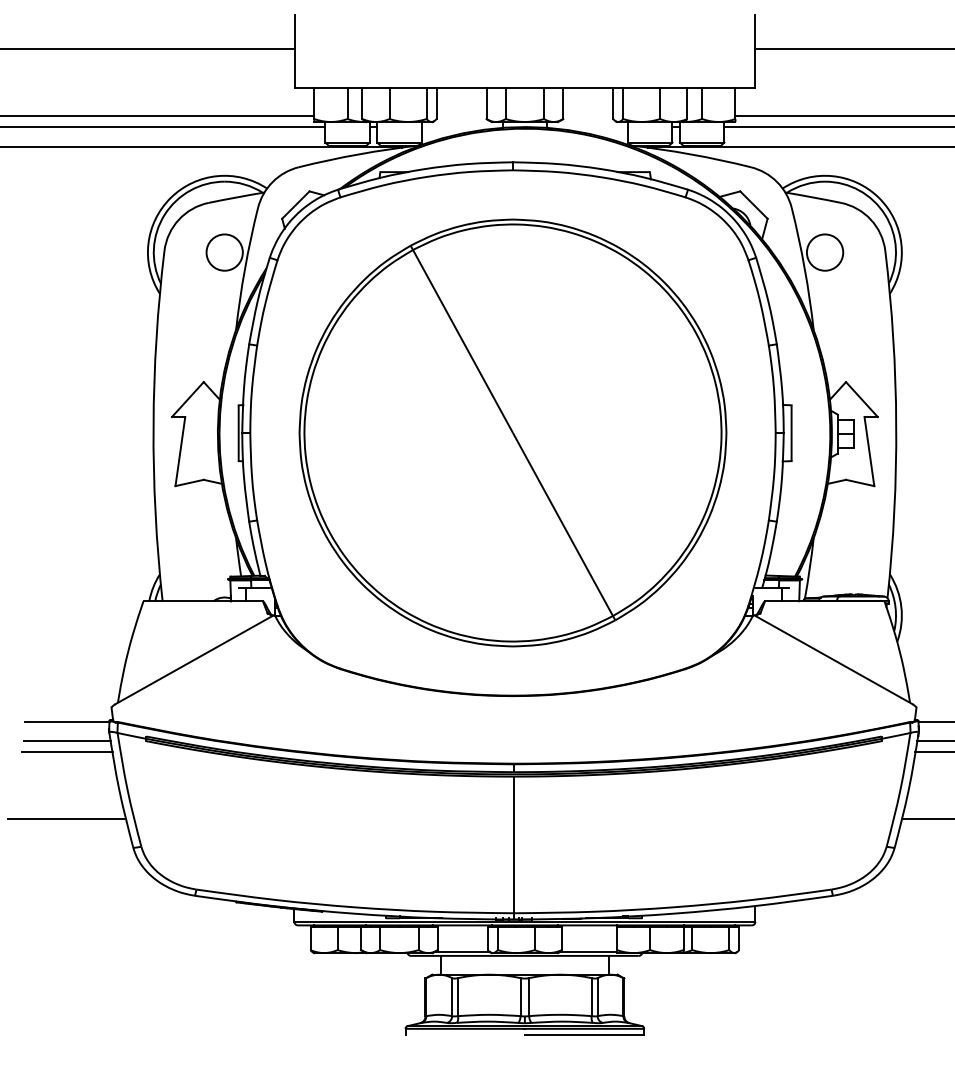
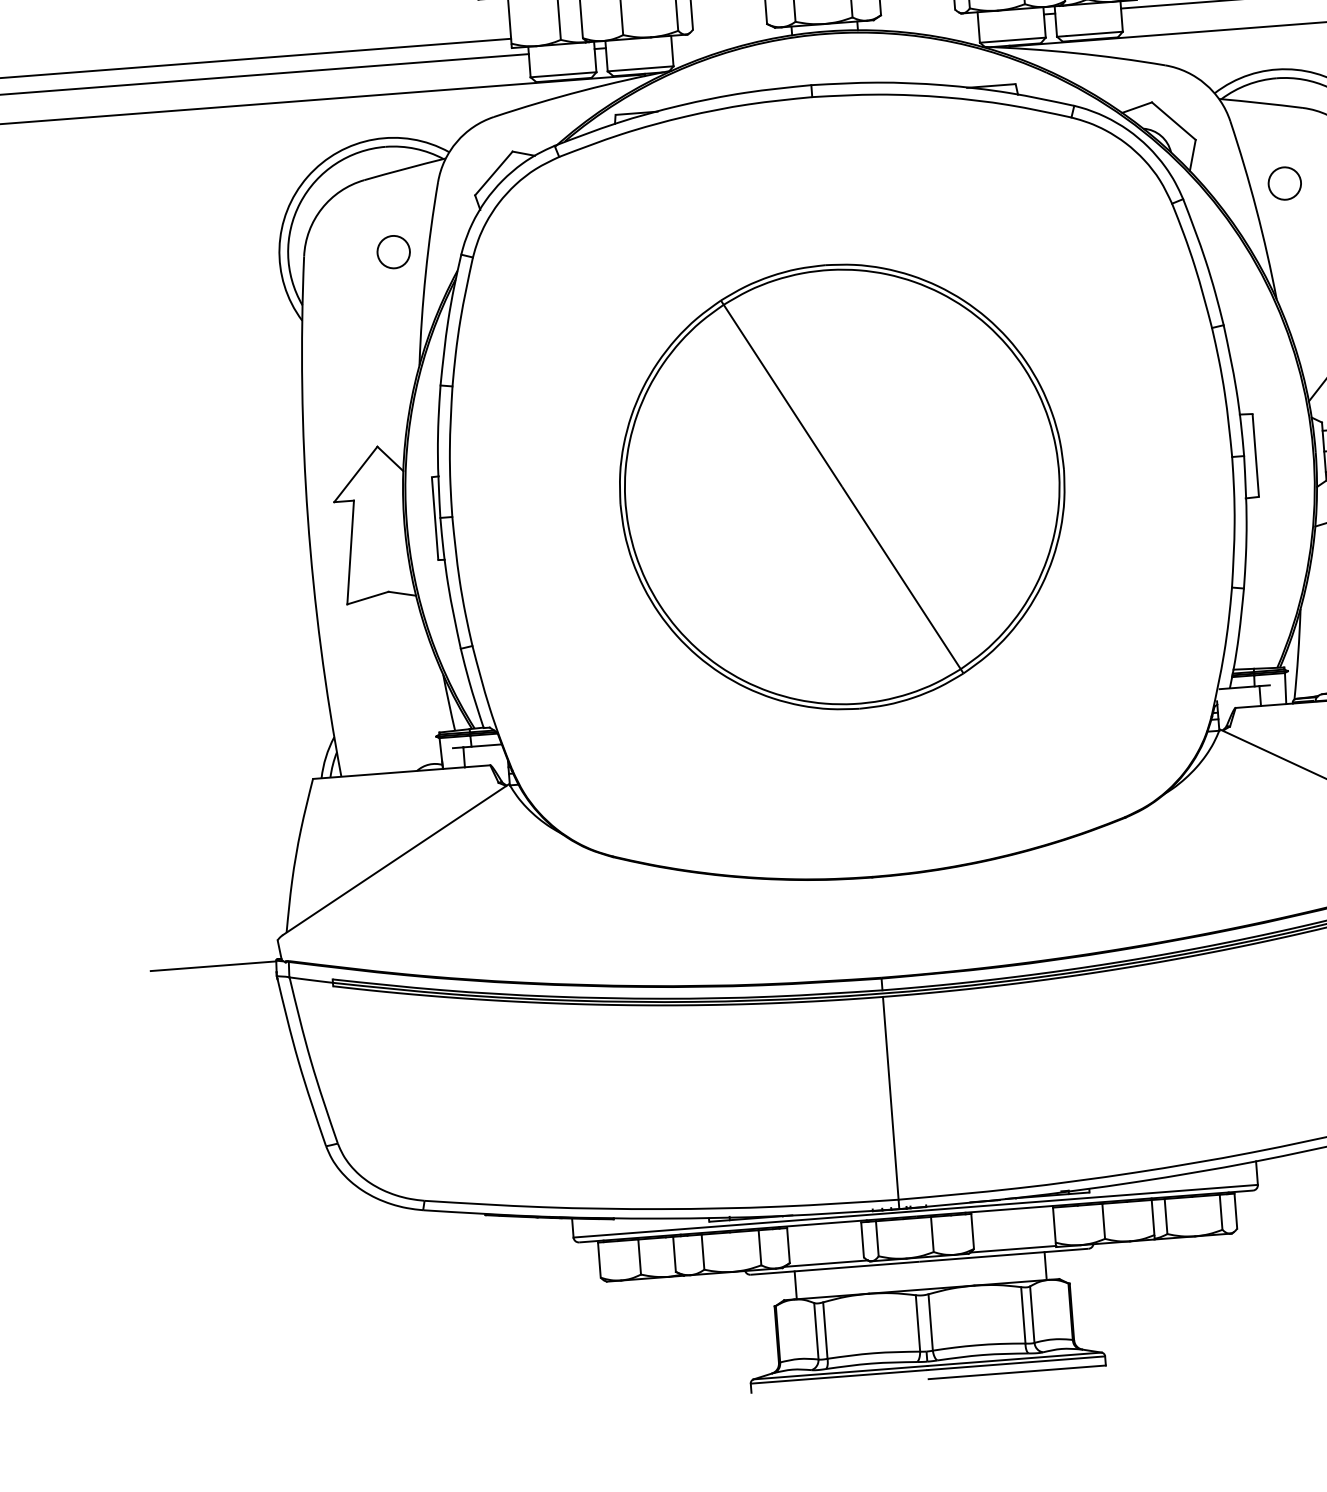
circle: (224, 252) -> (393, 252), size x0.6
circle: (824, 252) -> (1283, 183), size x0.6
part: (512, 432) -> (841, 486), size x0.7
line: (66, 741) -> (214, 995), removed
line: (66, 752) -> (215, 1012), removed
line: (67, 819) -> (225, 1111), removed

